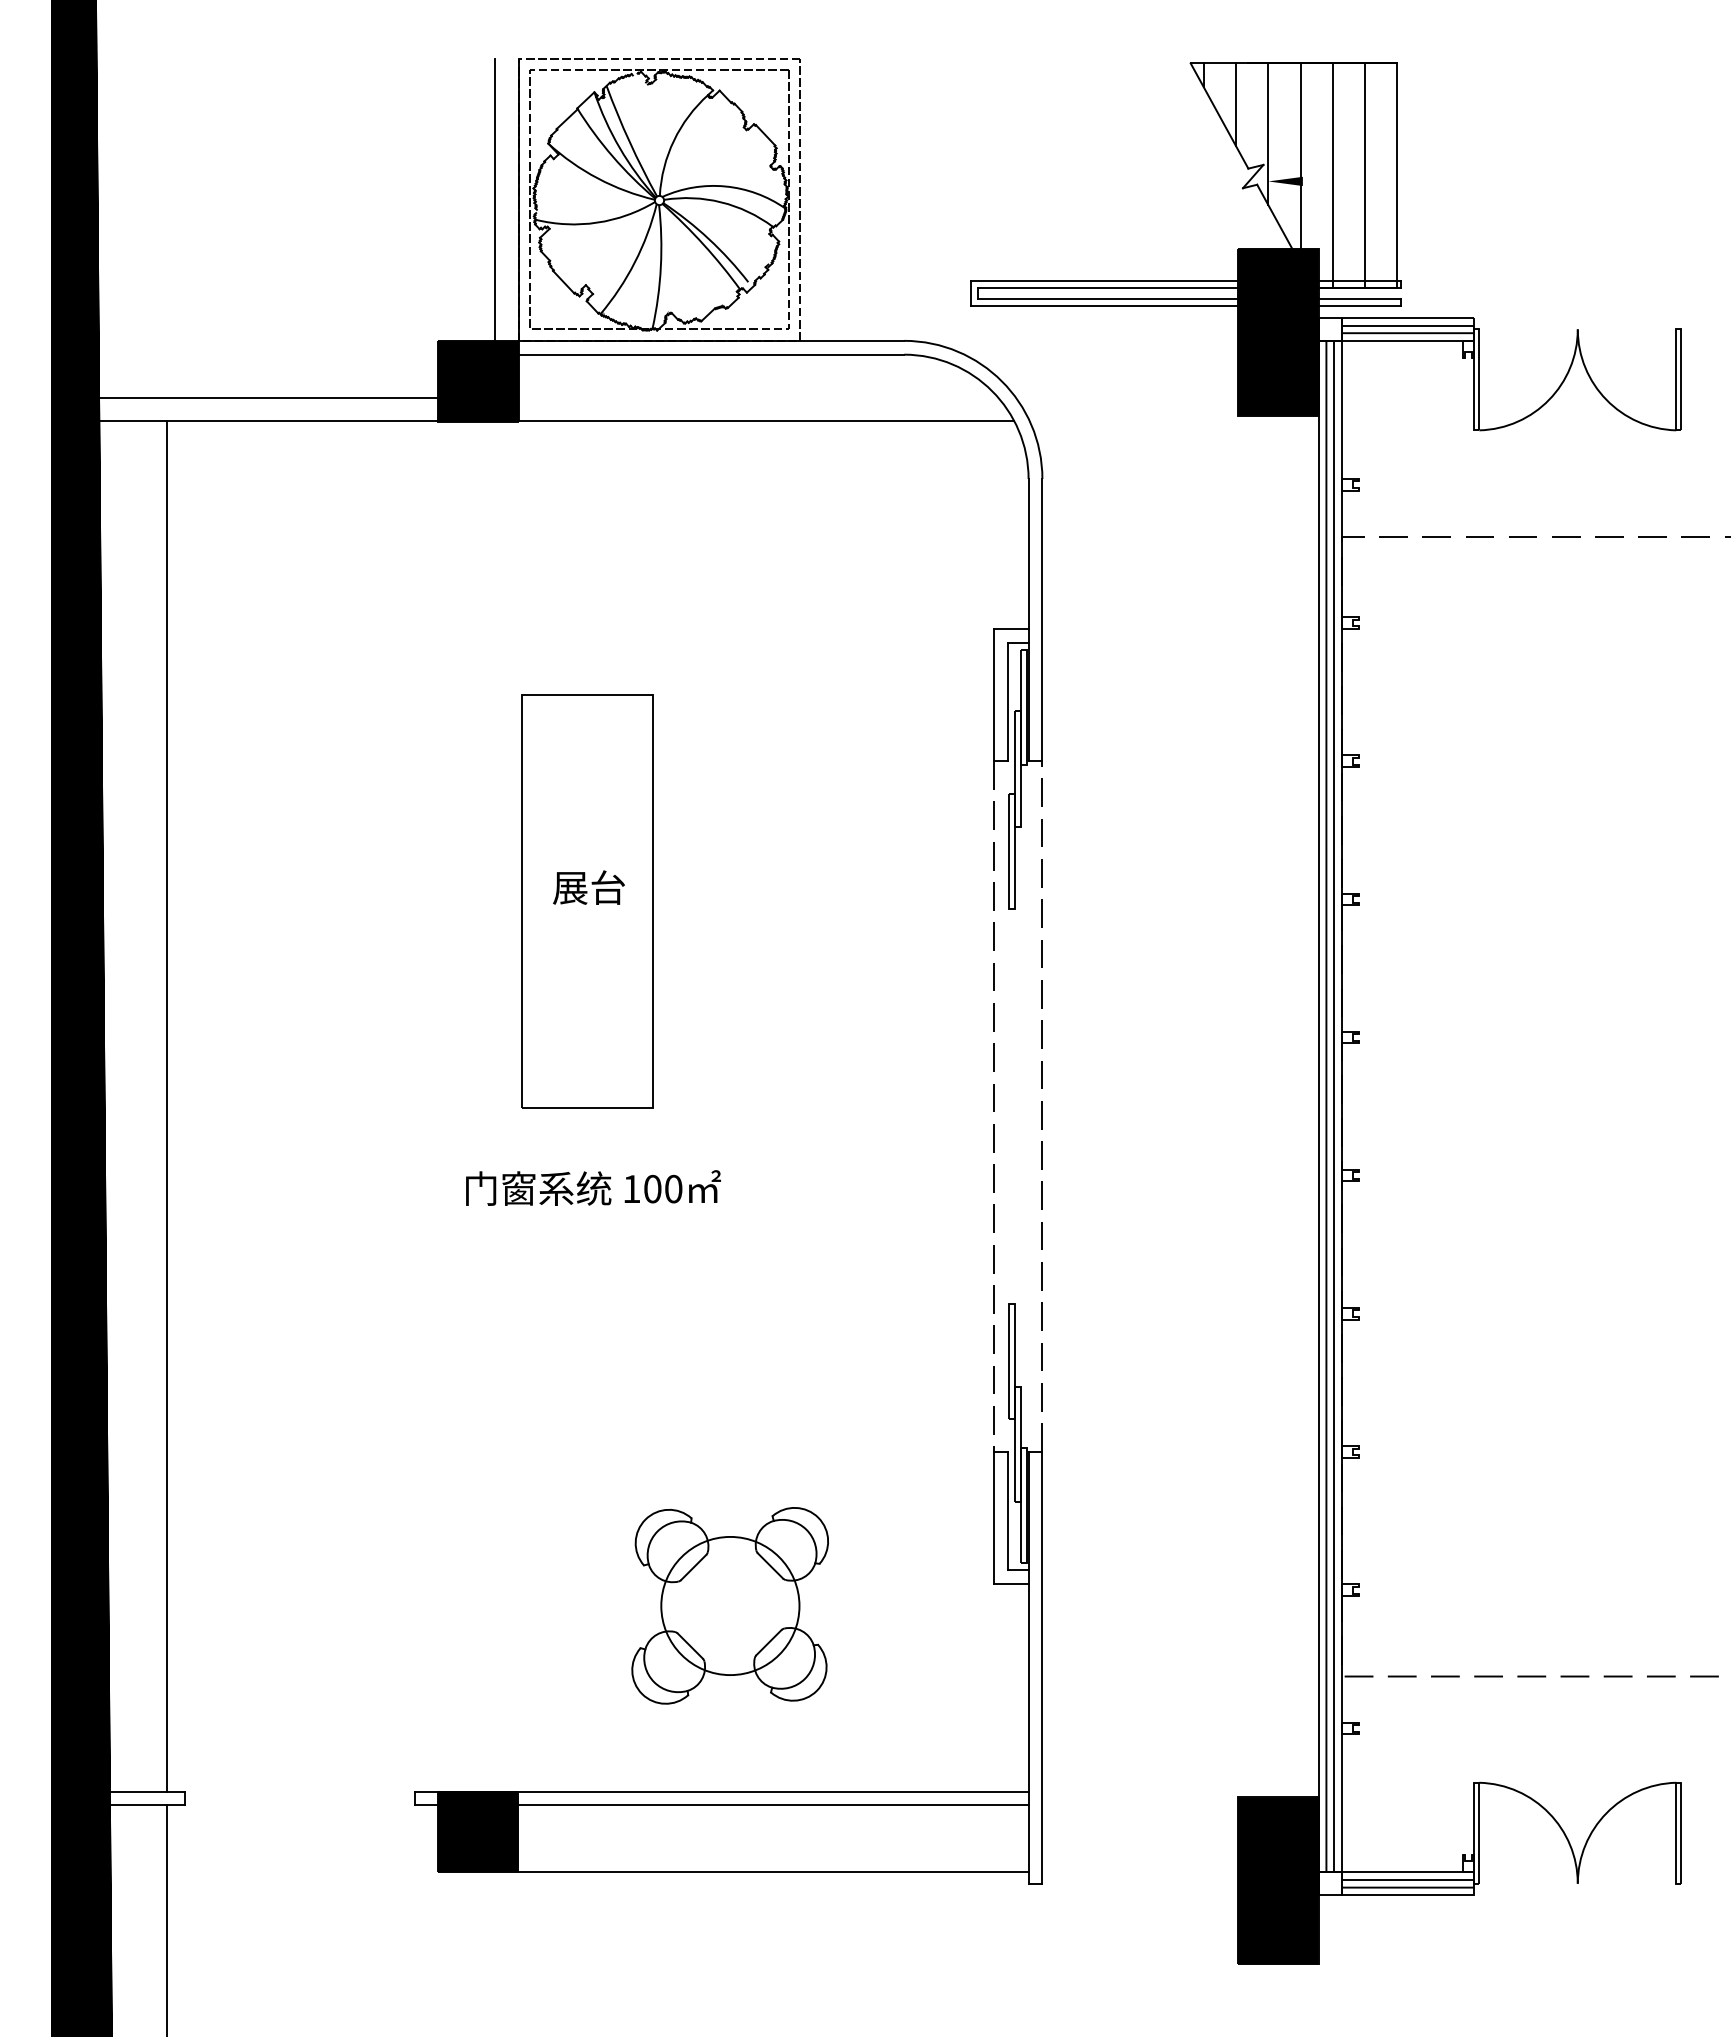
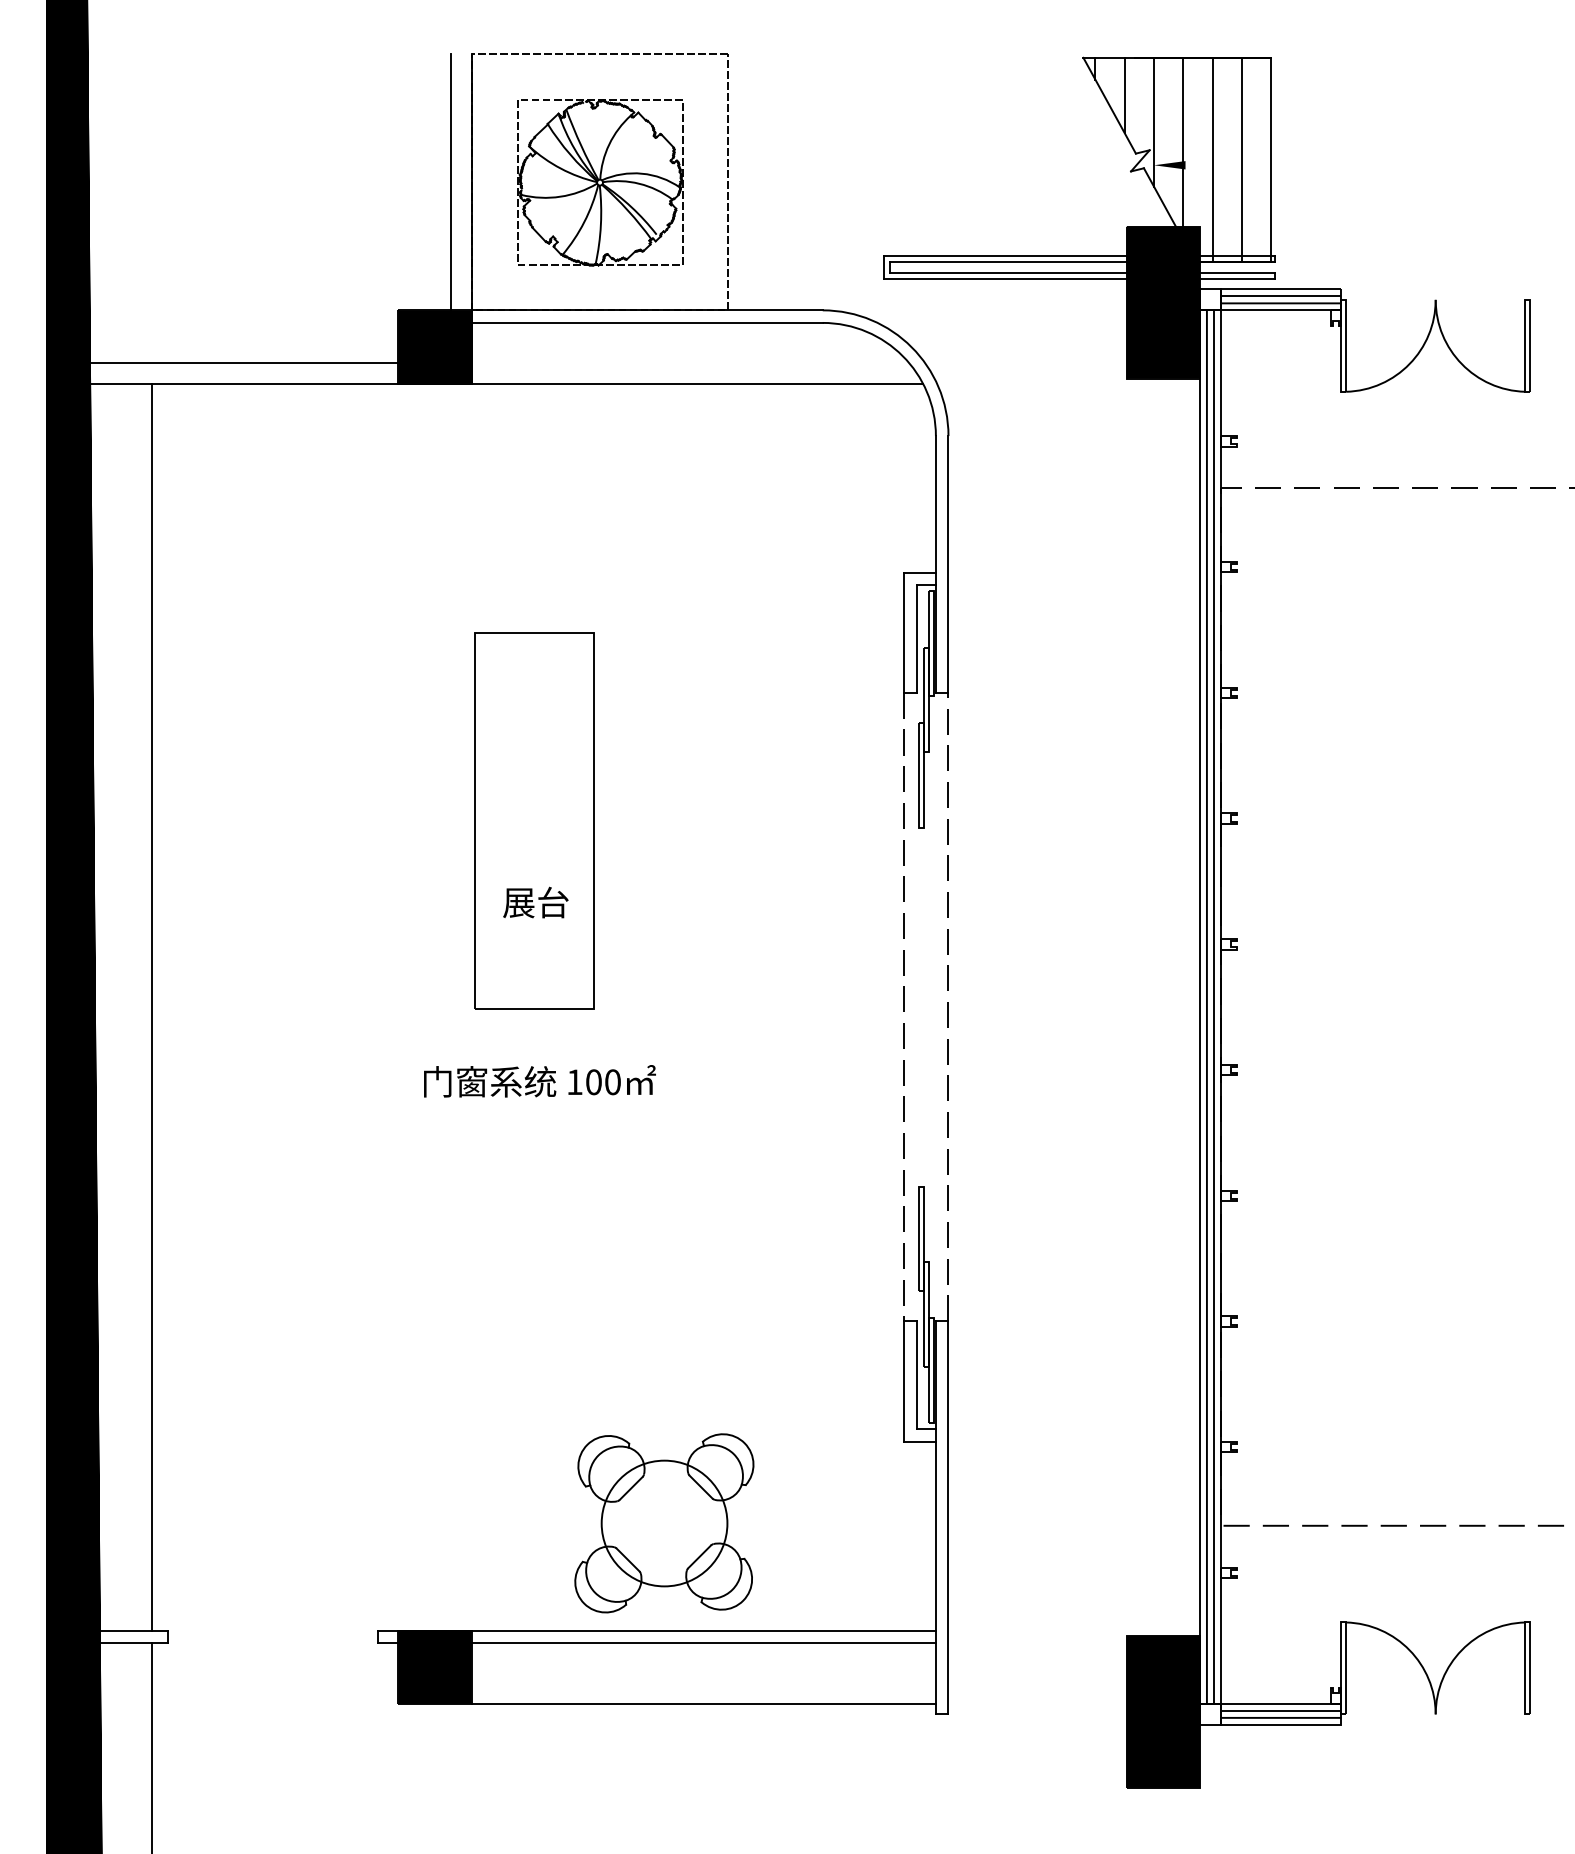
part: (659, 200) -> (600, 182), size x0.7
text: (588, 887) -> (535, 902), moved
part: (729, 1605) -> (663, 1523), moved

